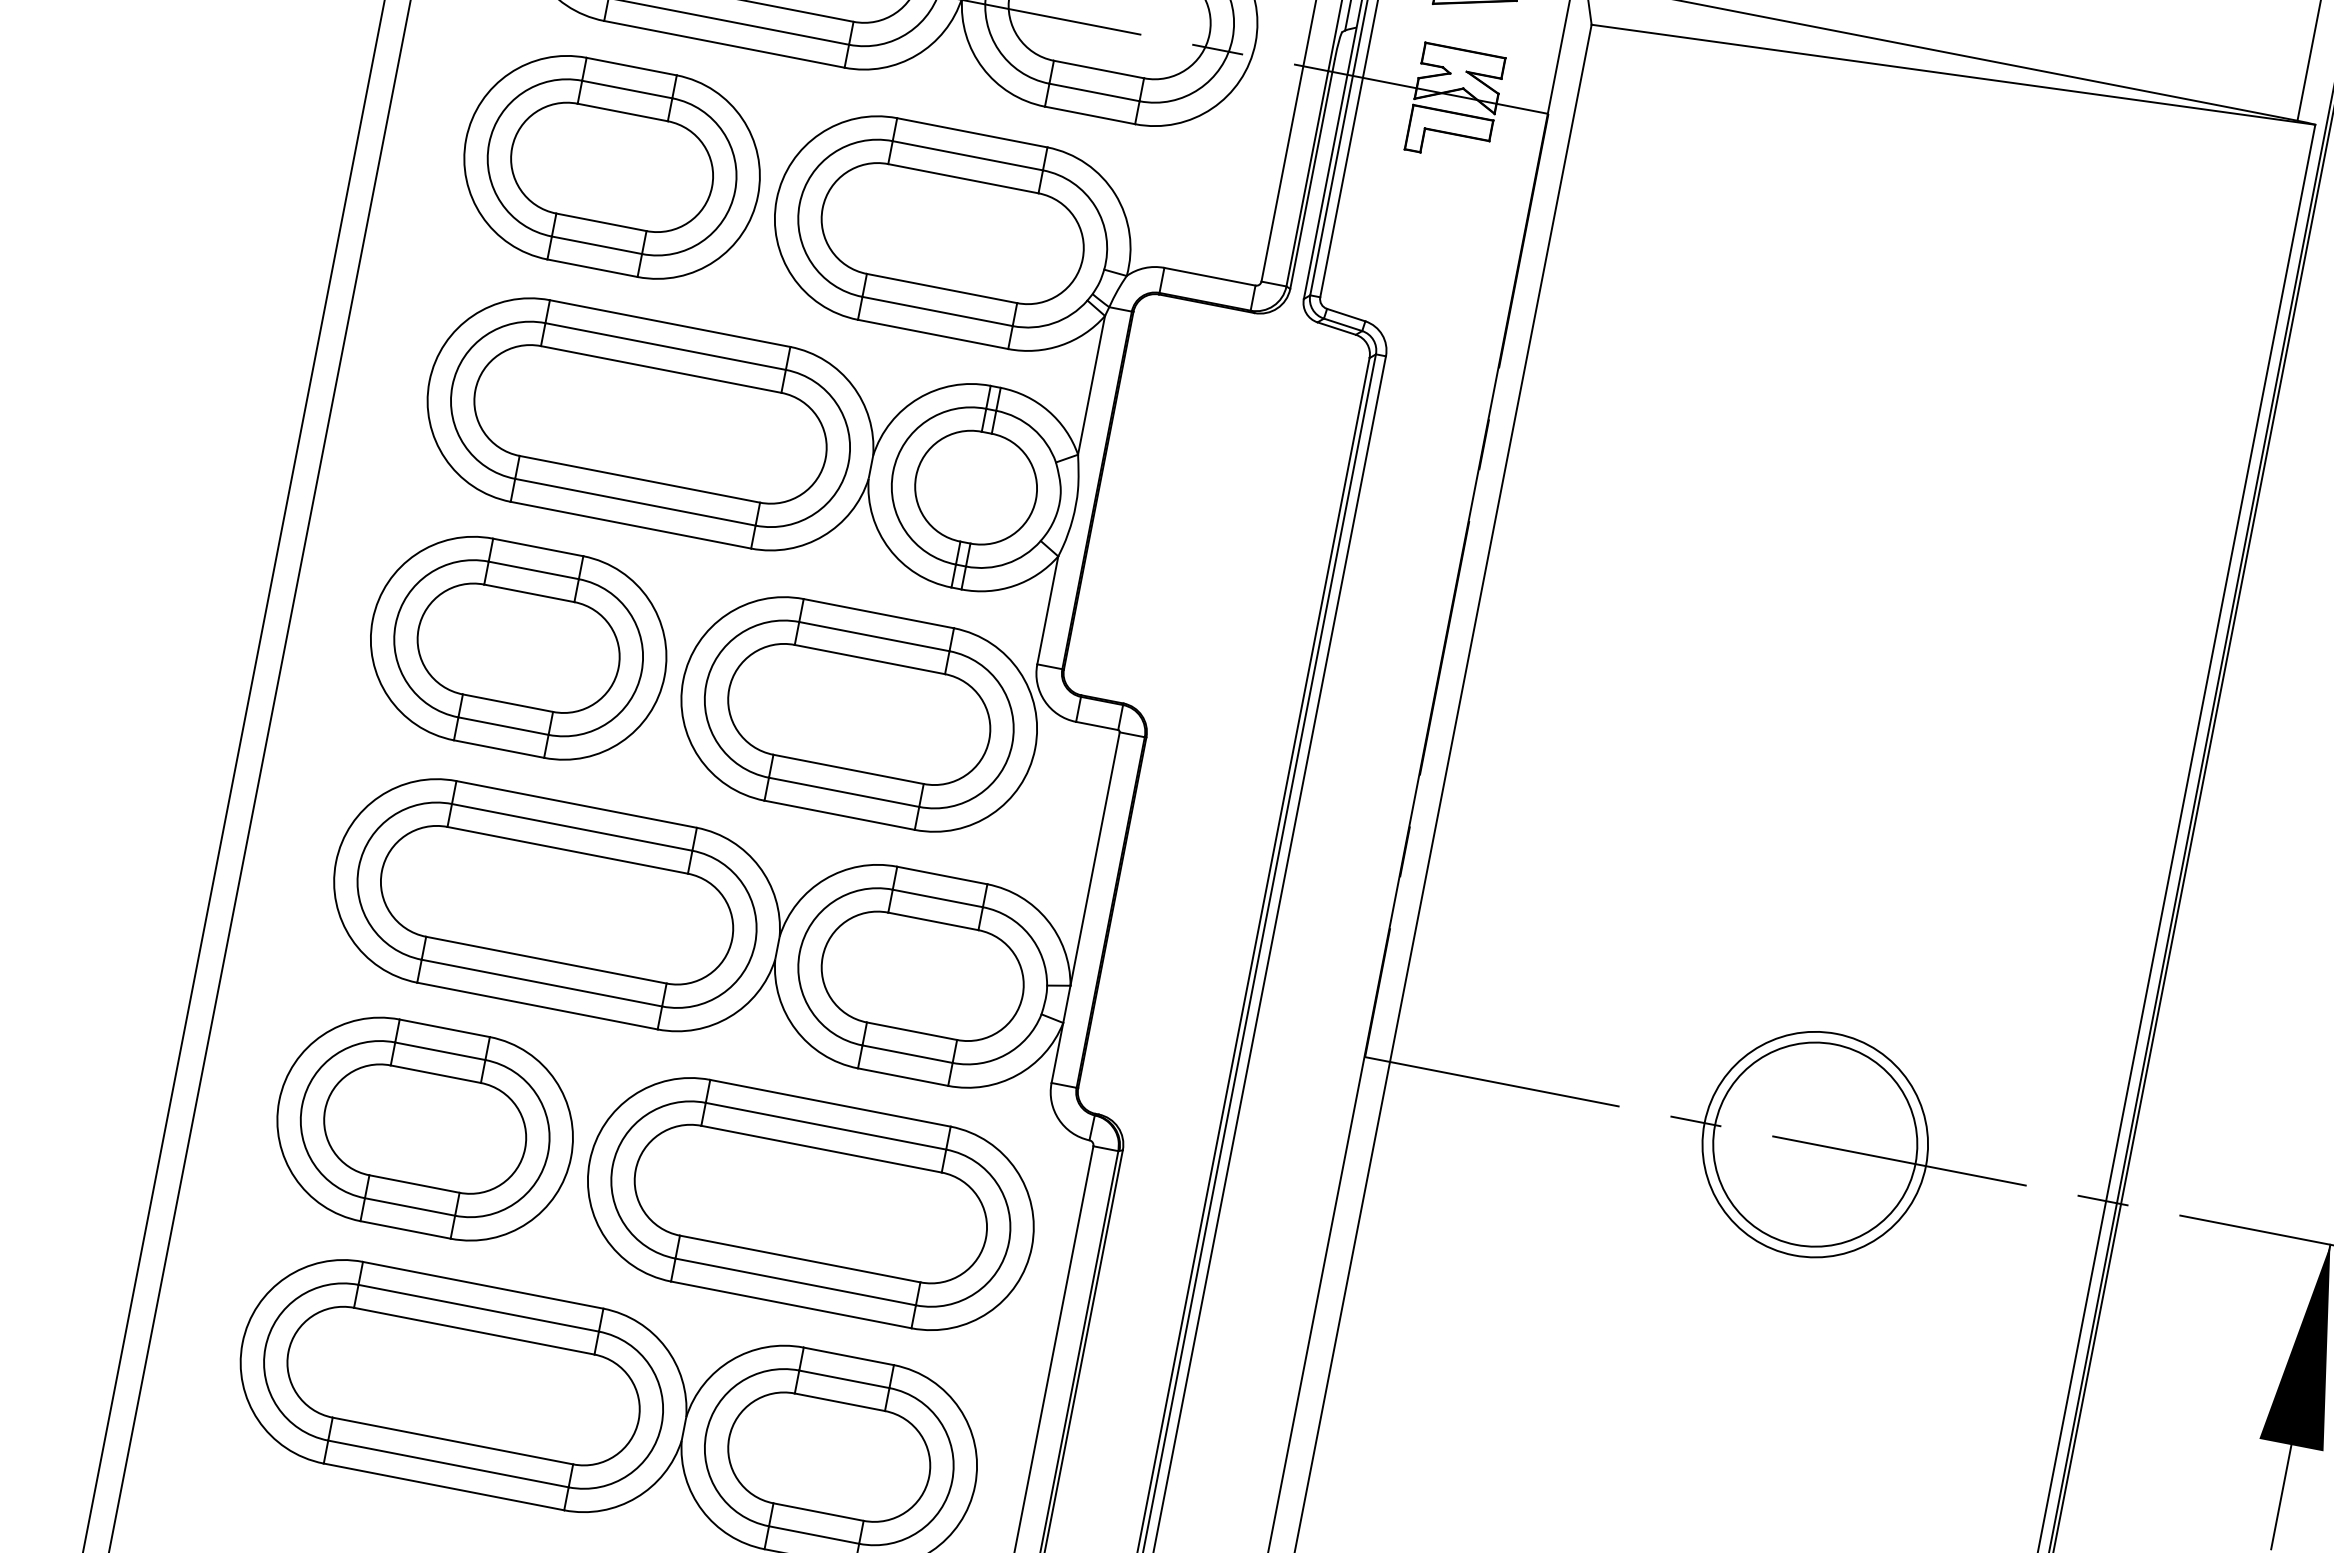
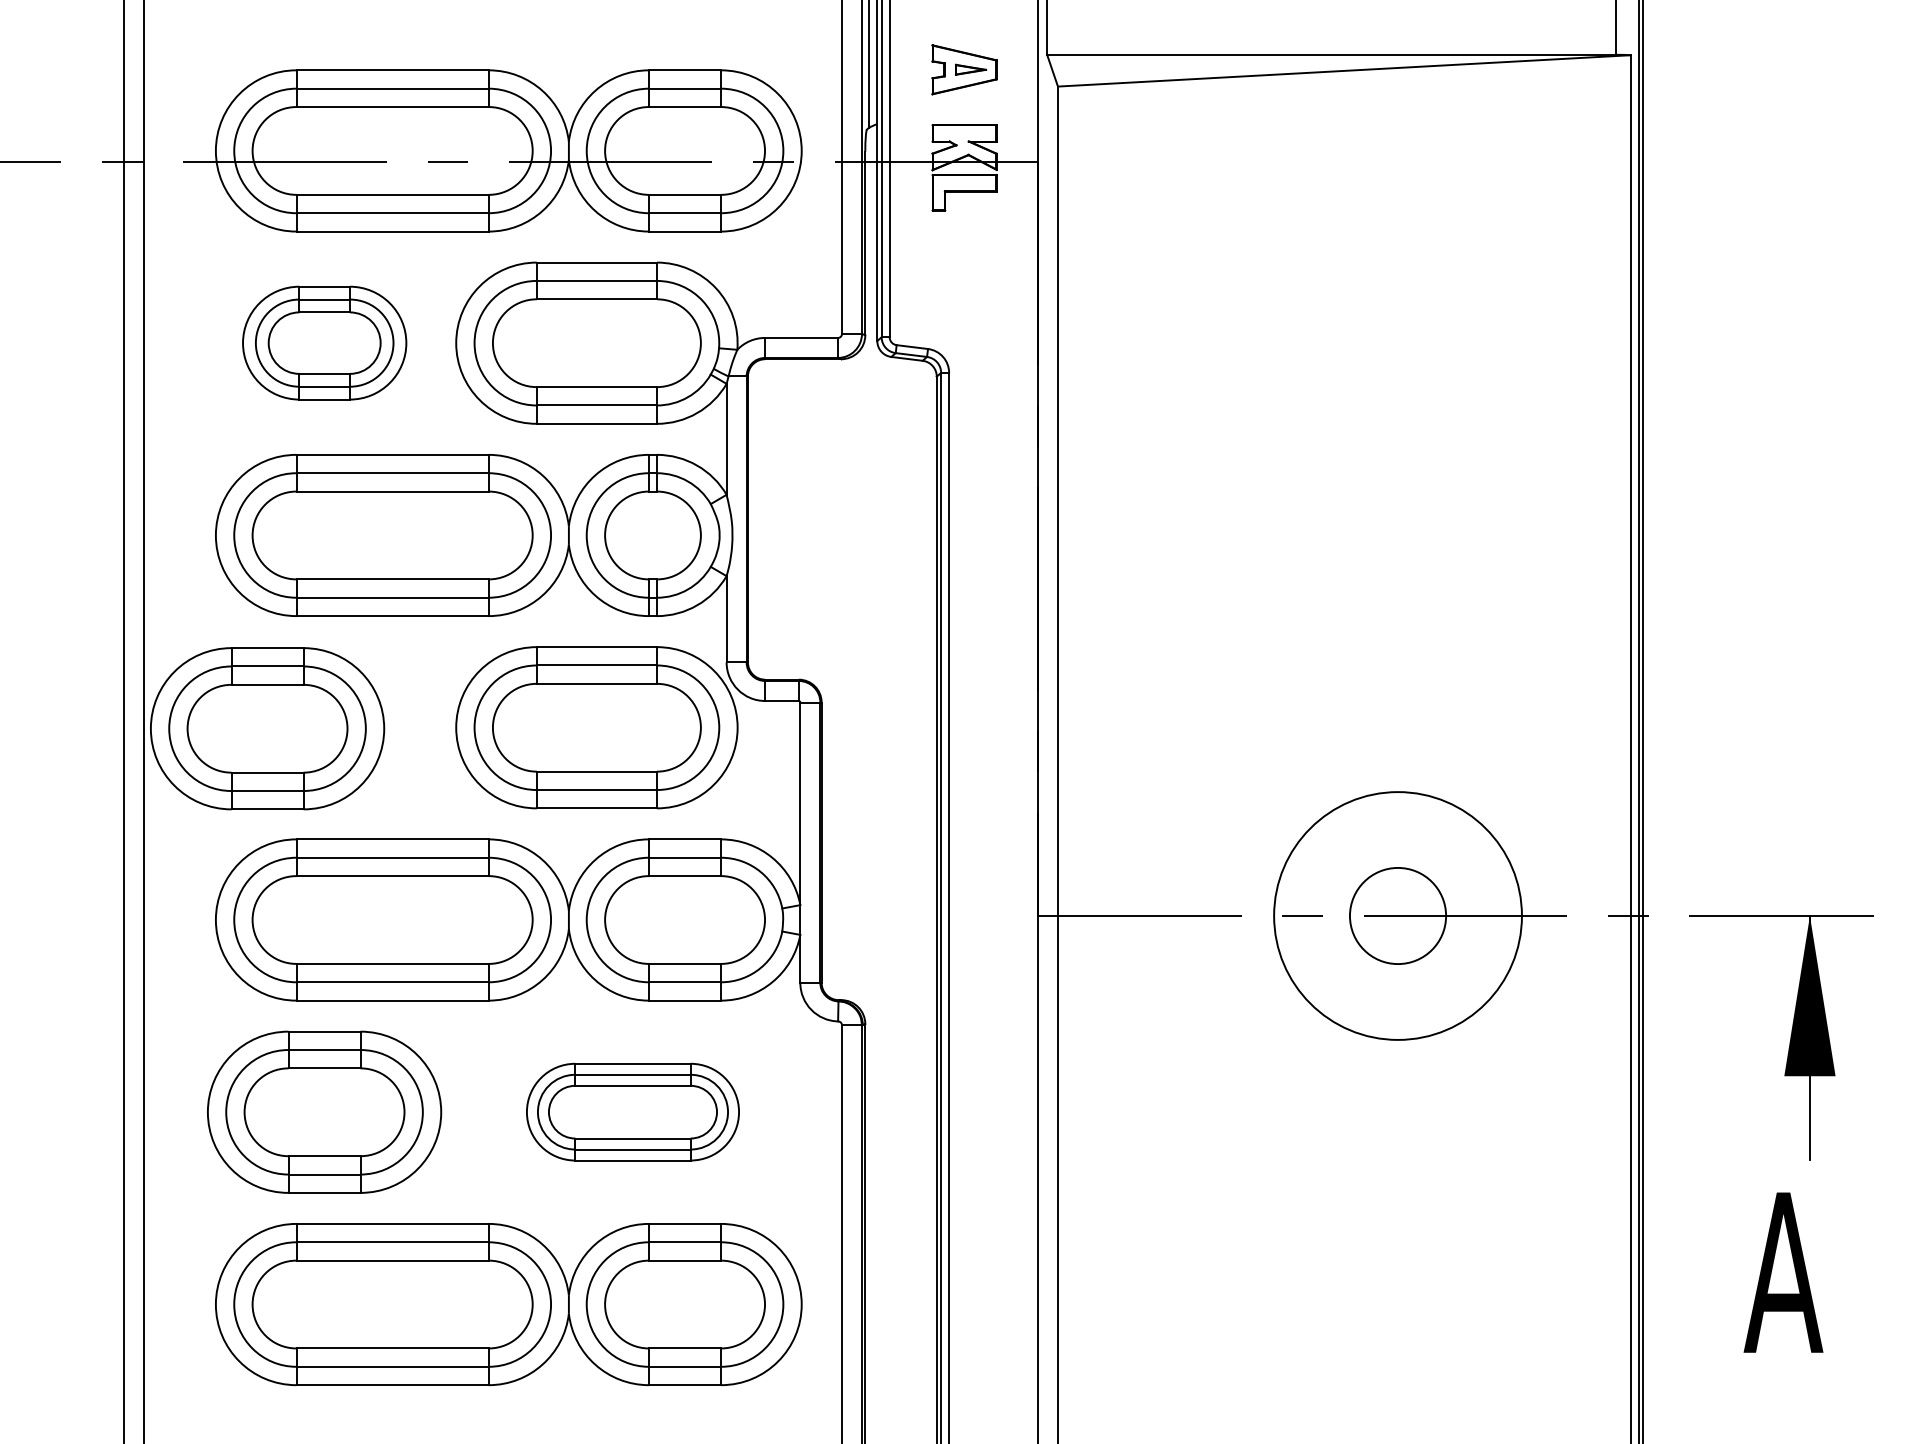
part: (612, 166) -> (324, 342), size x0.7
part: (518, 647) -> (267, 728), moved
circle: (1814, 1143) -> (1397, 915), size x0.6
circle: (1814, 1143) -> (1397, 915), size x1.4
part: (810, 1202) -> (632, 1111), size x0.6

